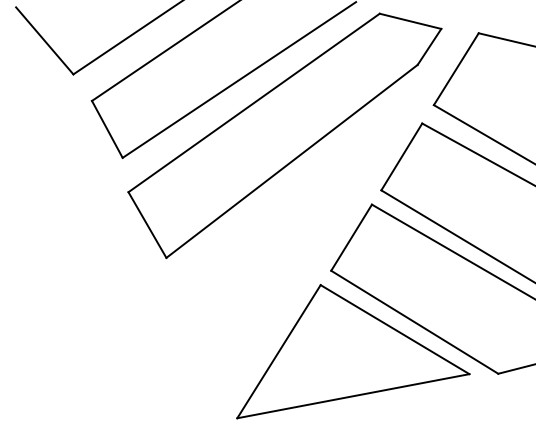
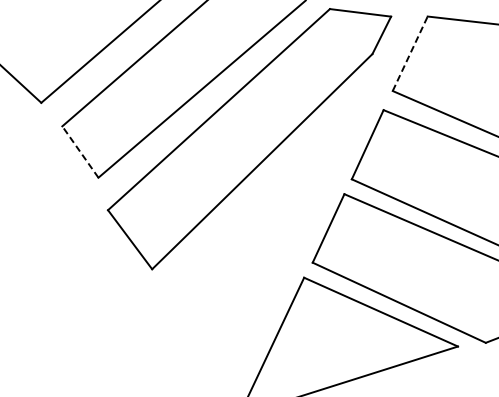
line: (456, 68) -> (410, 53), solid -> dashed
line: (107, 128) -> (80, 151), solid -> dashed

